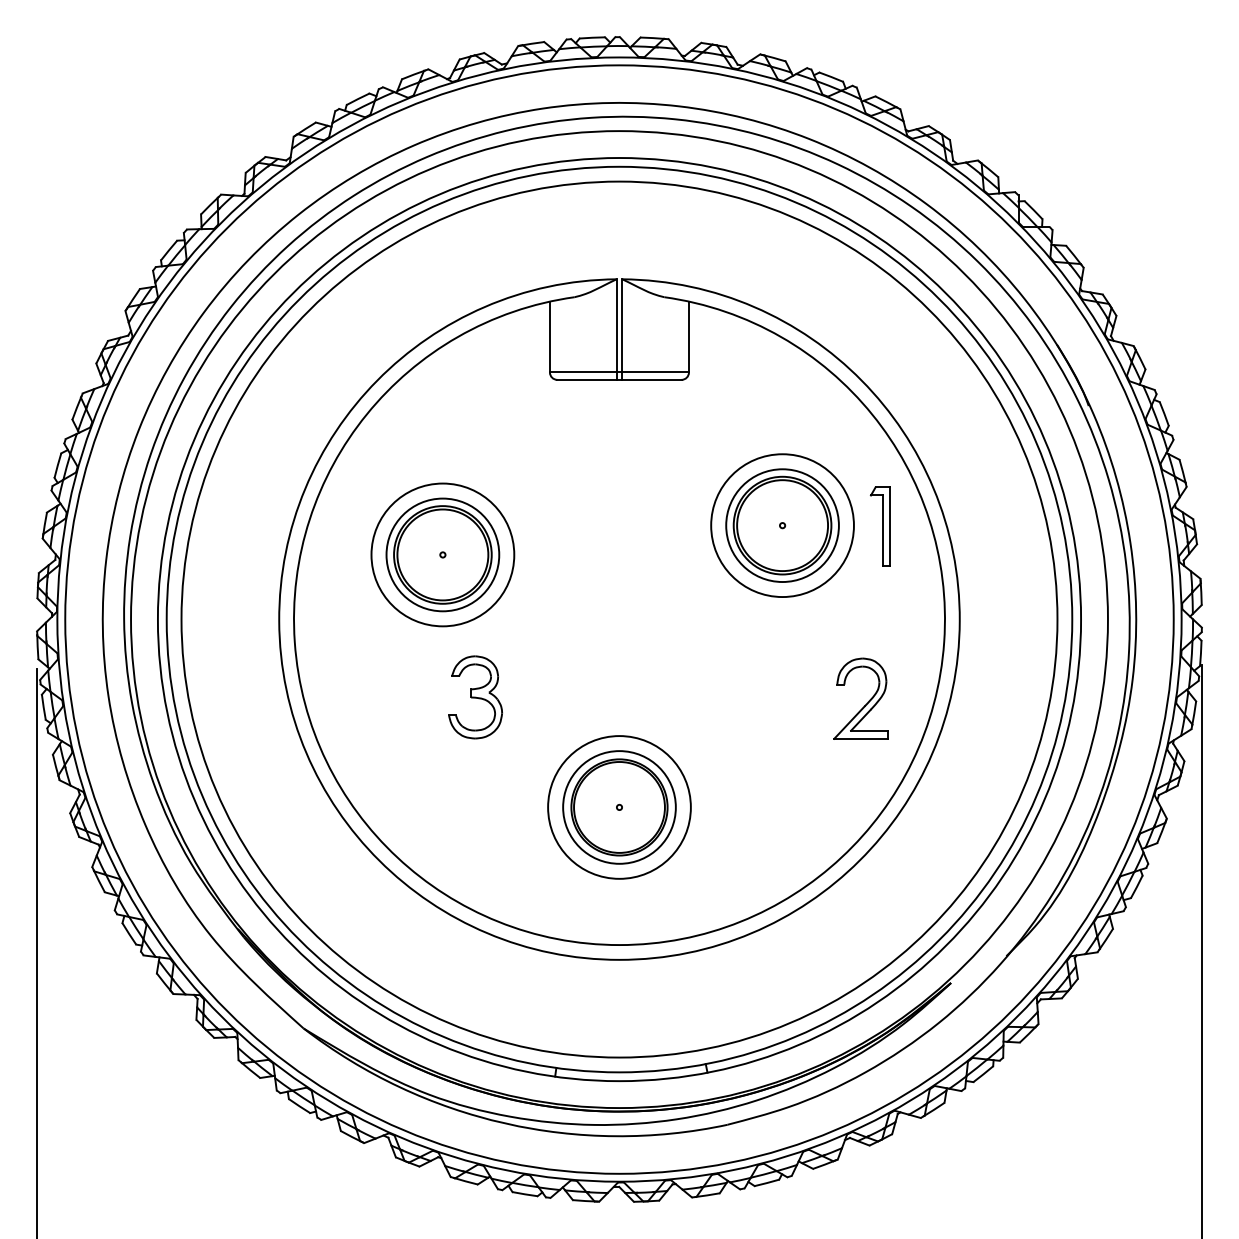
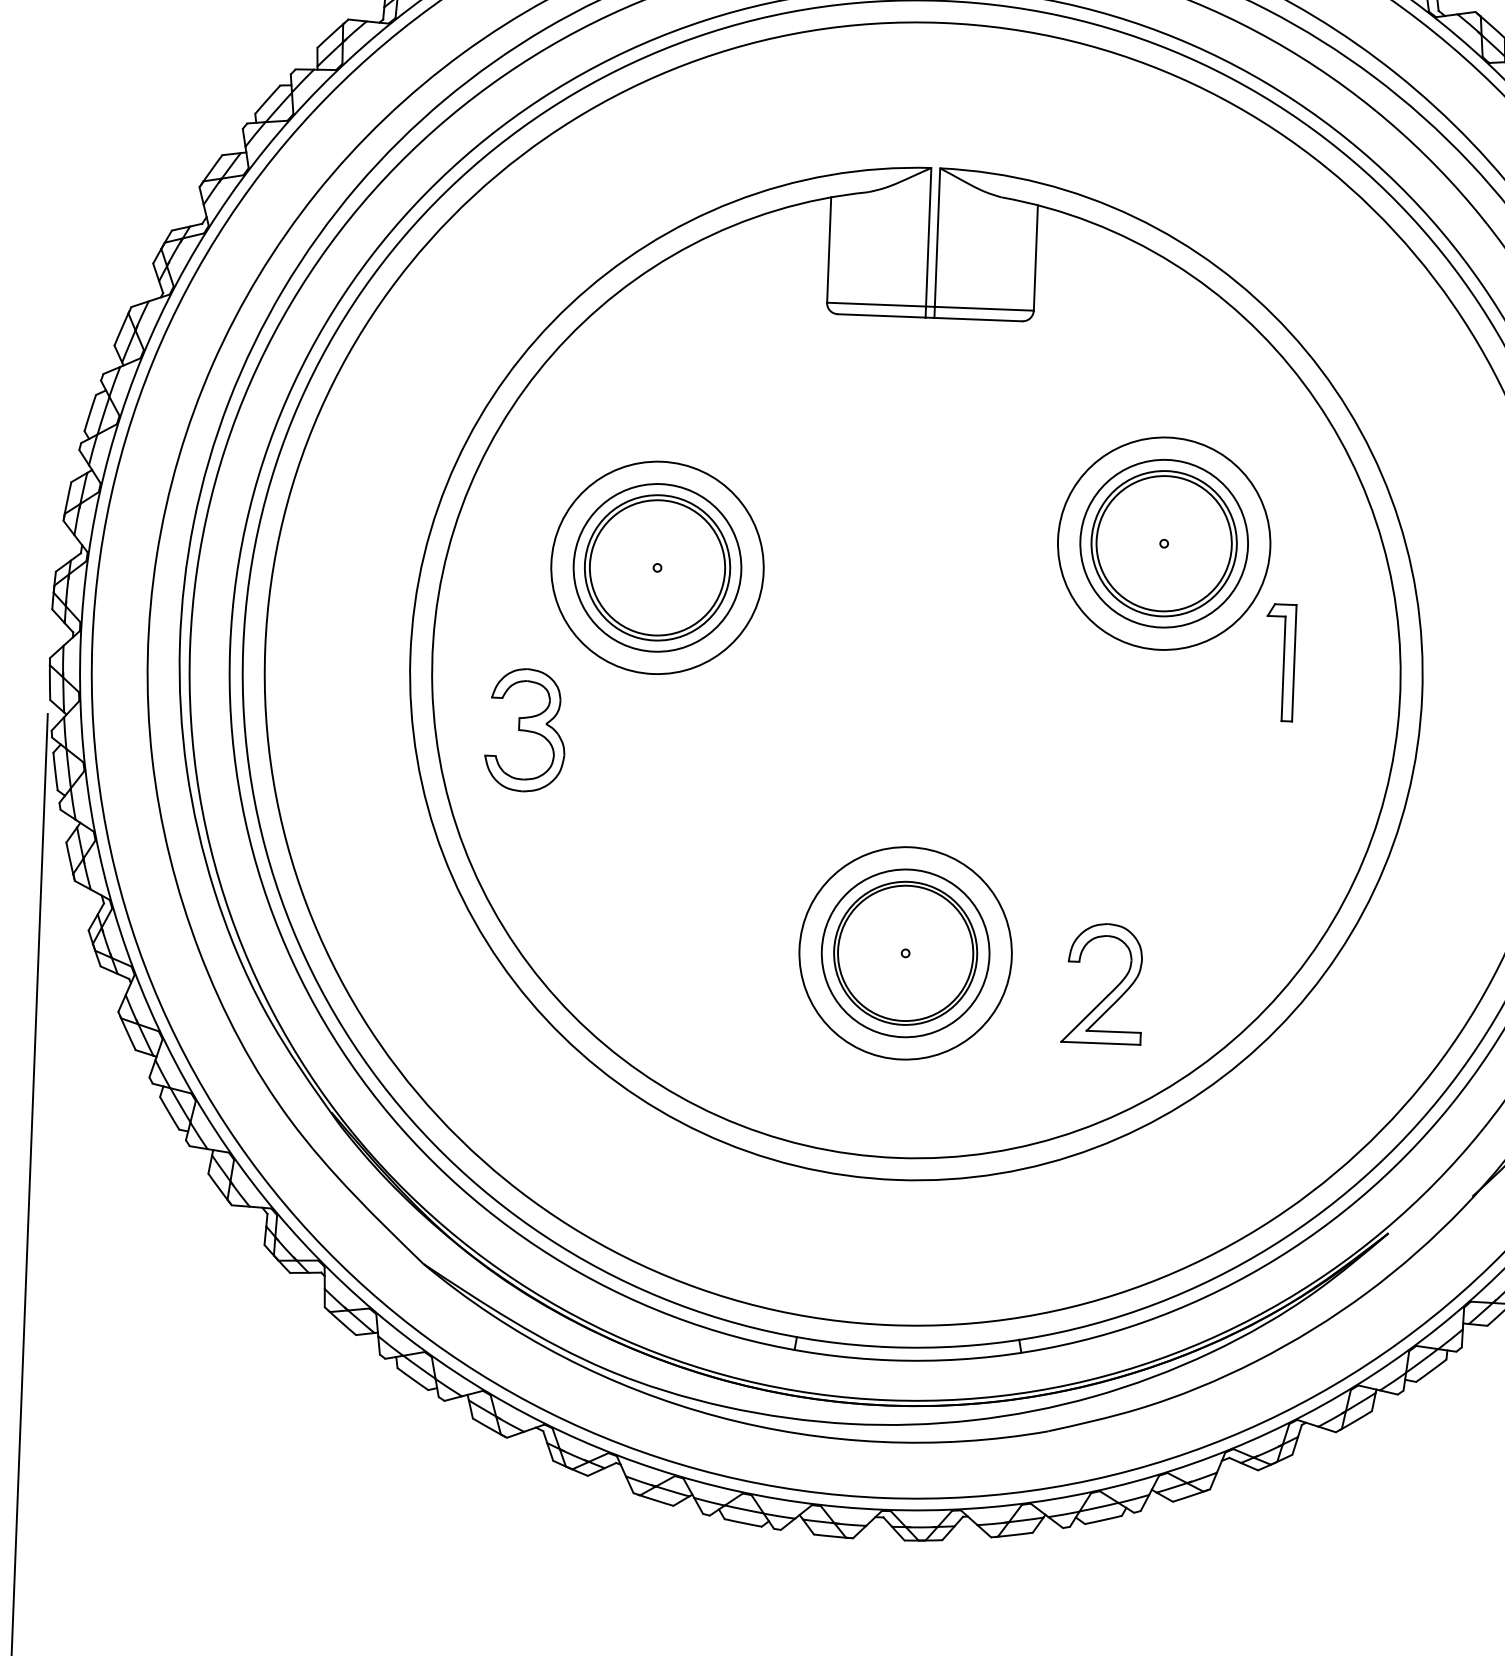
part: (879, 526) -> (1278, 662), moved
part: (475, 697) -> (525, 730), moved
part: (866, 703) -> (1111, 991), moved

